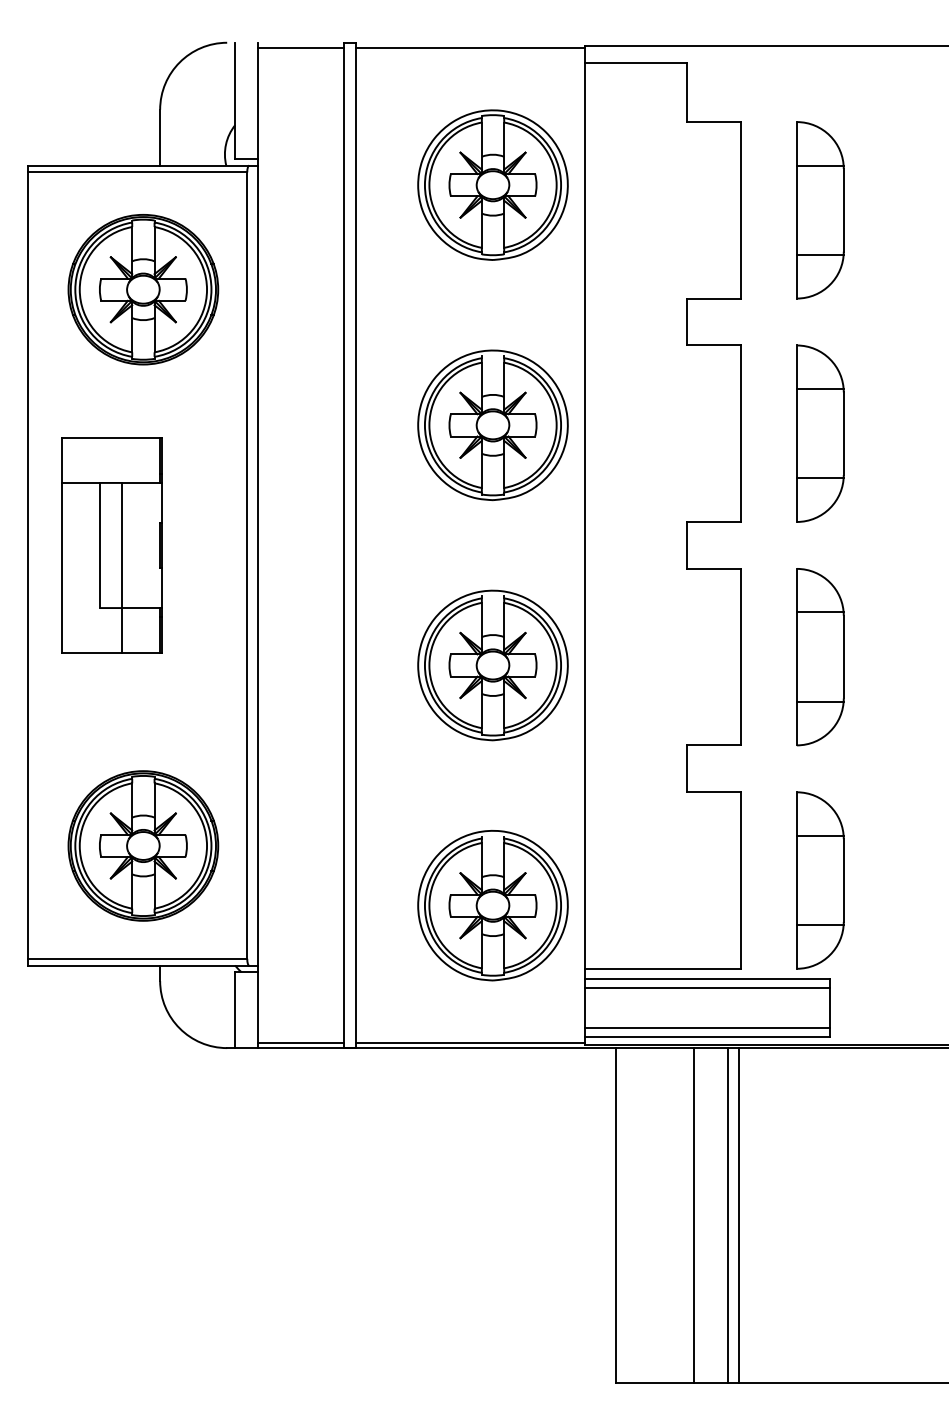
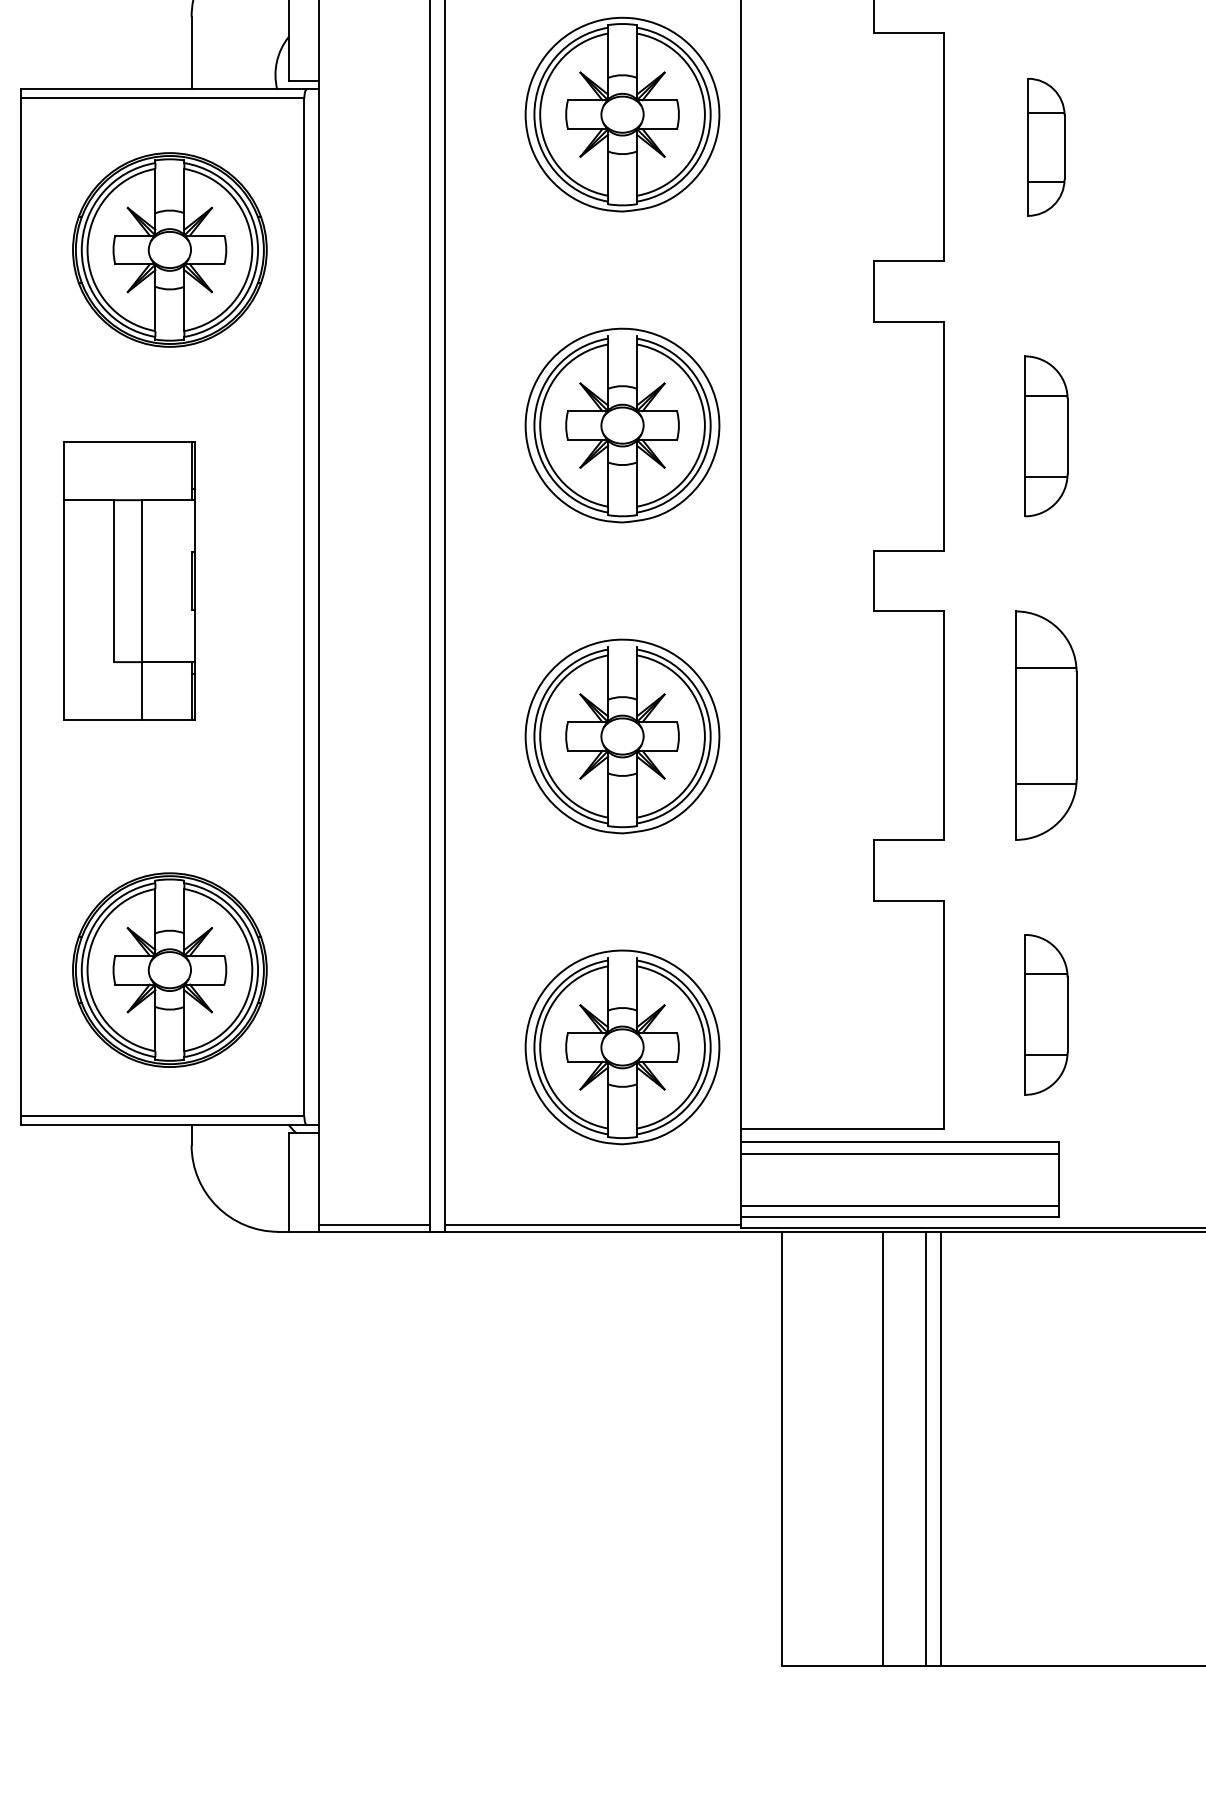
part: (820, 210) -> (1046, 147), size x0.6
part: (820, 433) -> (1046, 436), size x0.7
part: (820, 880) -> (1046, 1014), size x0.7

